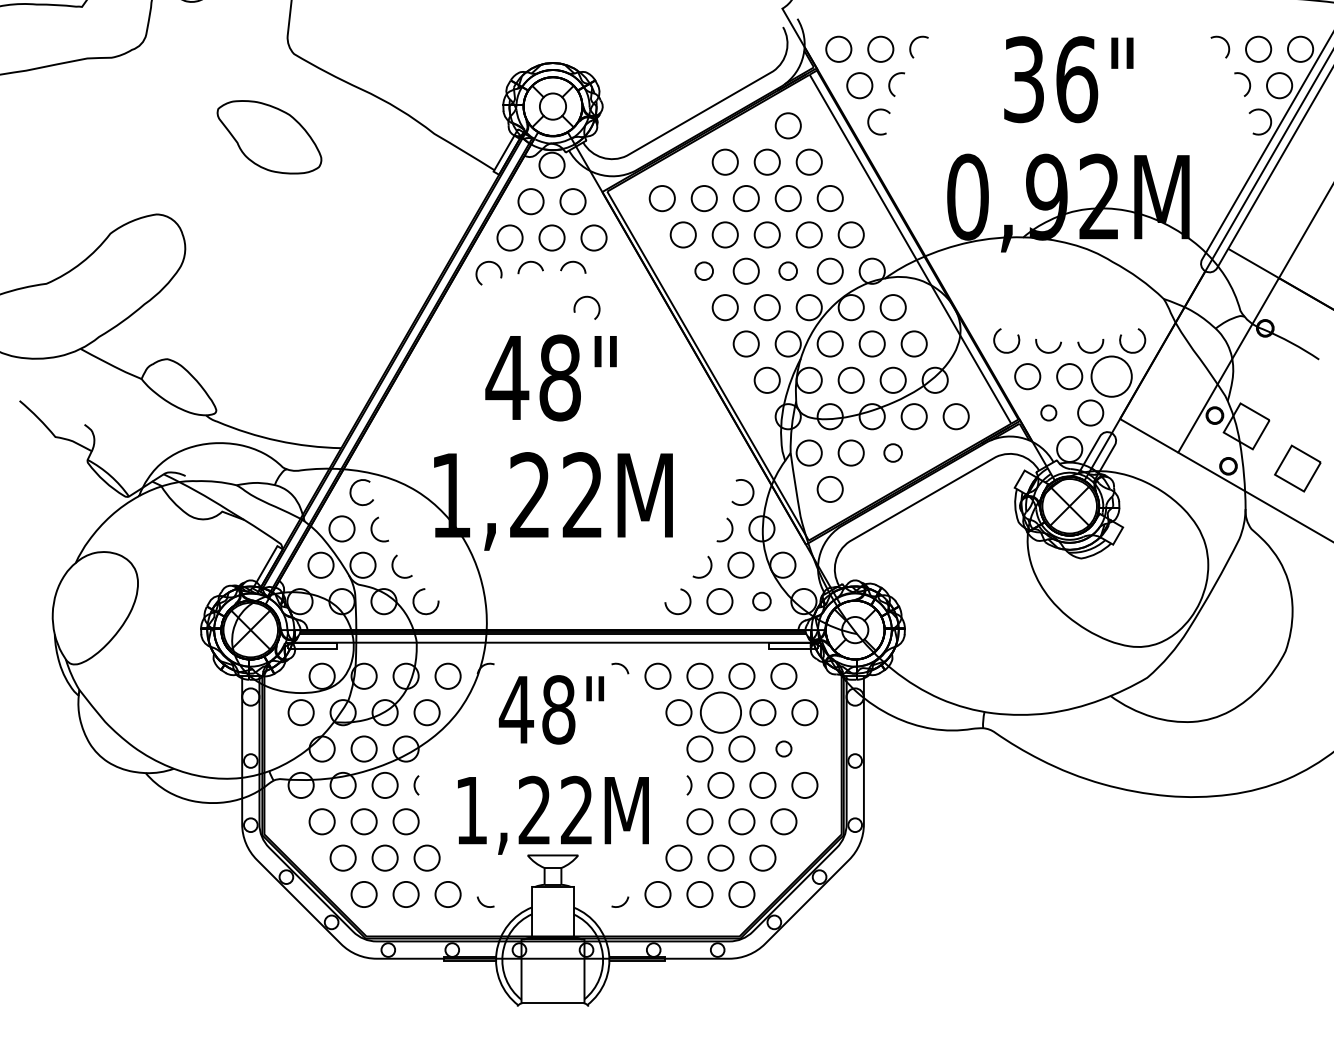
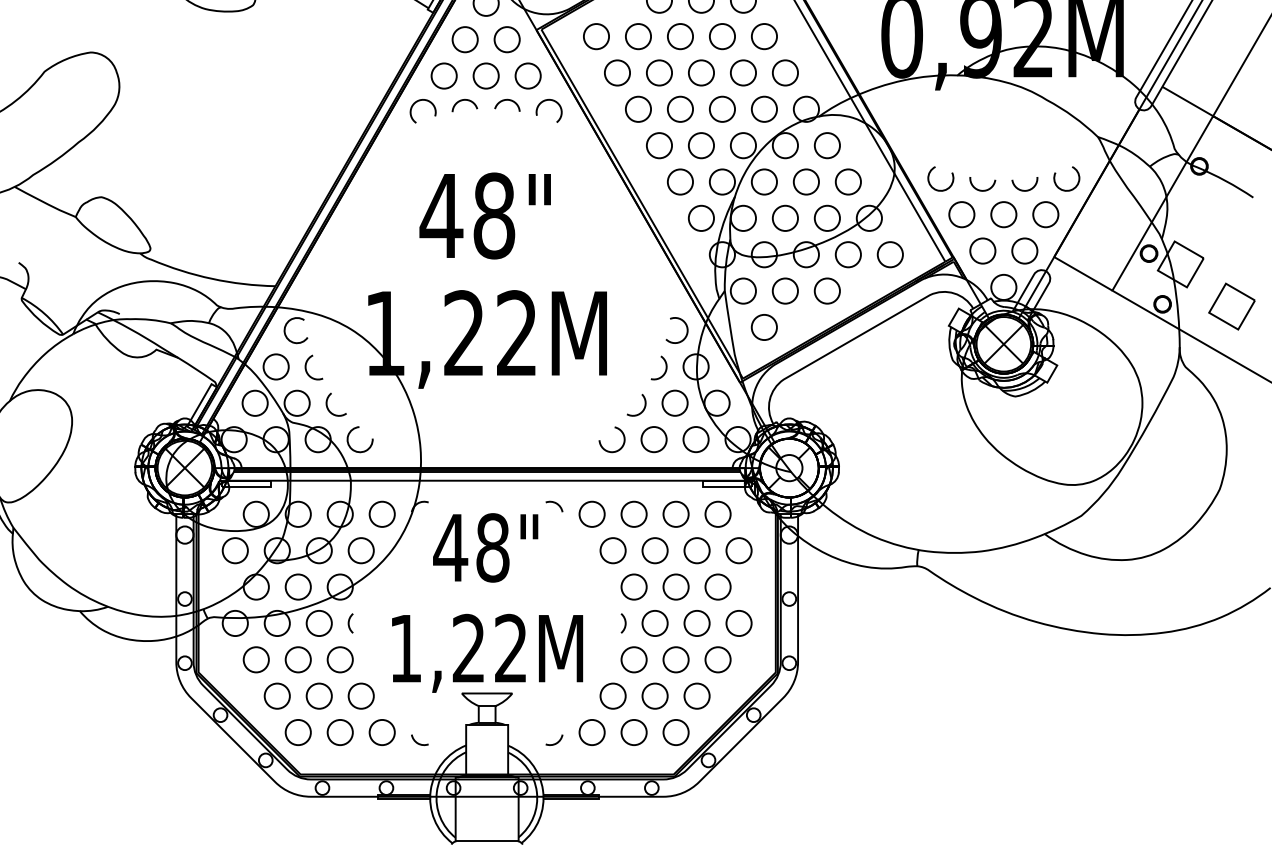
circle: (703, 270) -> (637, 108), size x1.43
circle: (787, 270) -> (721, 108), size x1.43
arc: (581, 299) -> (543, 102), moved
circle: (1111, 376) -> (1045, 214), size x0.62
circle: (1048, 412) -> (982, 250), size x1.67
circle: (892, 452) -> (826, 290), size x1.43
circle: (761, 601) -> (695, 439), size x1.43
circle: (720, 712) -> (654, 550), size x0.62
circle: (783, 748) -> (717, 586), size x1.67

